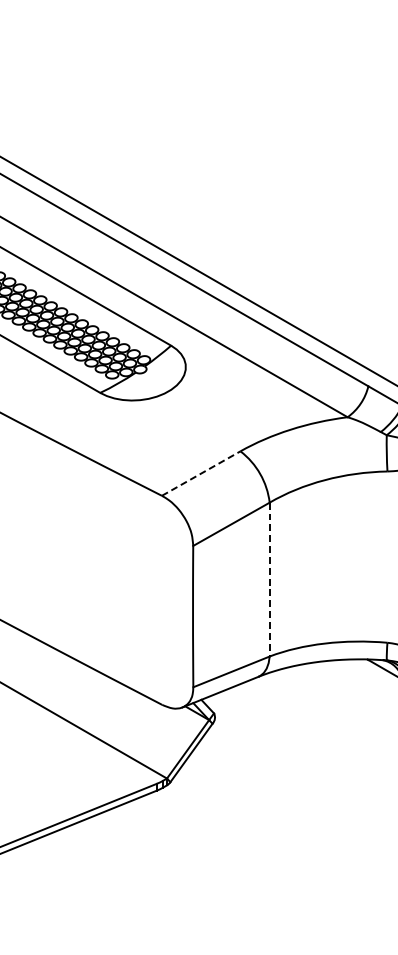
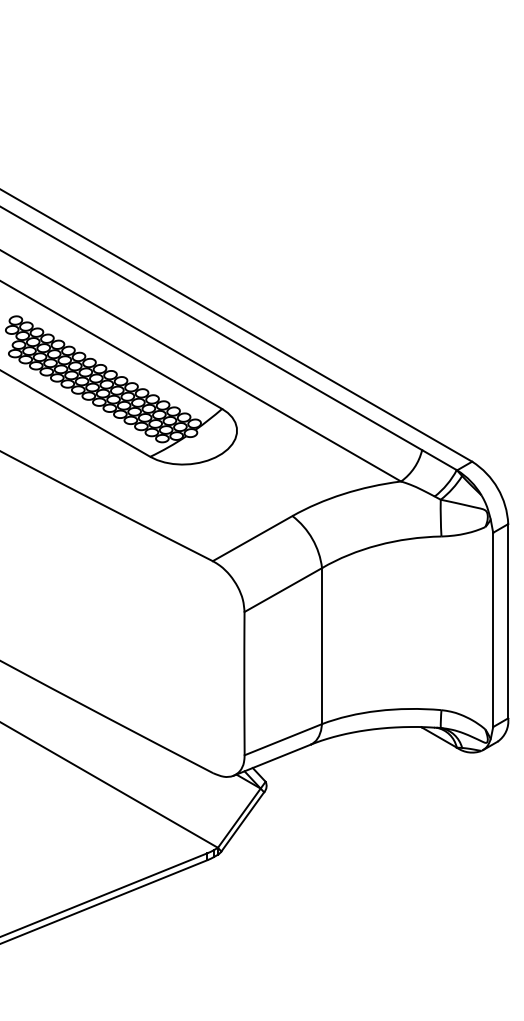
line: (201, 473) -> (252, 538), dashed -> solid
line: (270, 579) -> (322, 646), dashed -> solid

